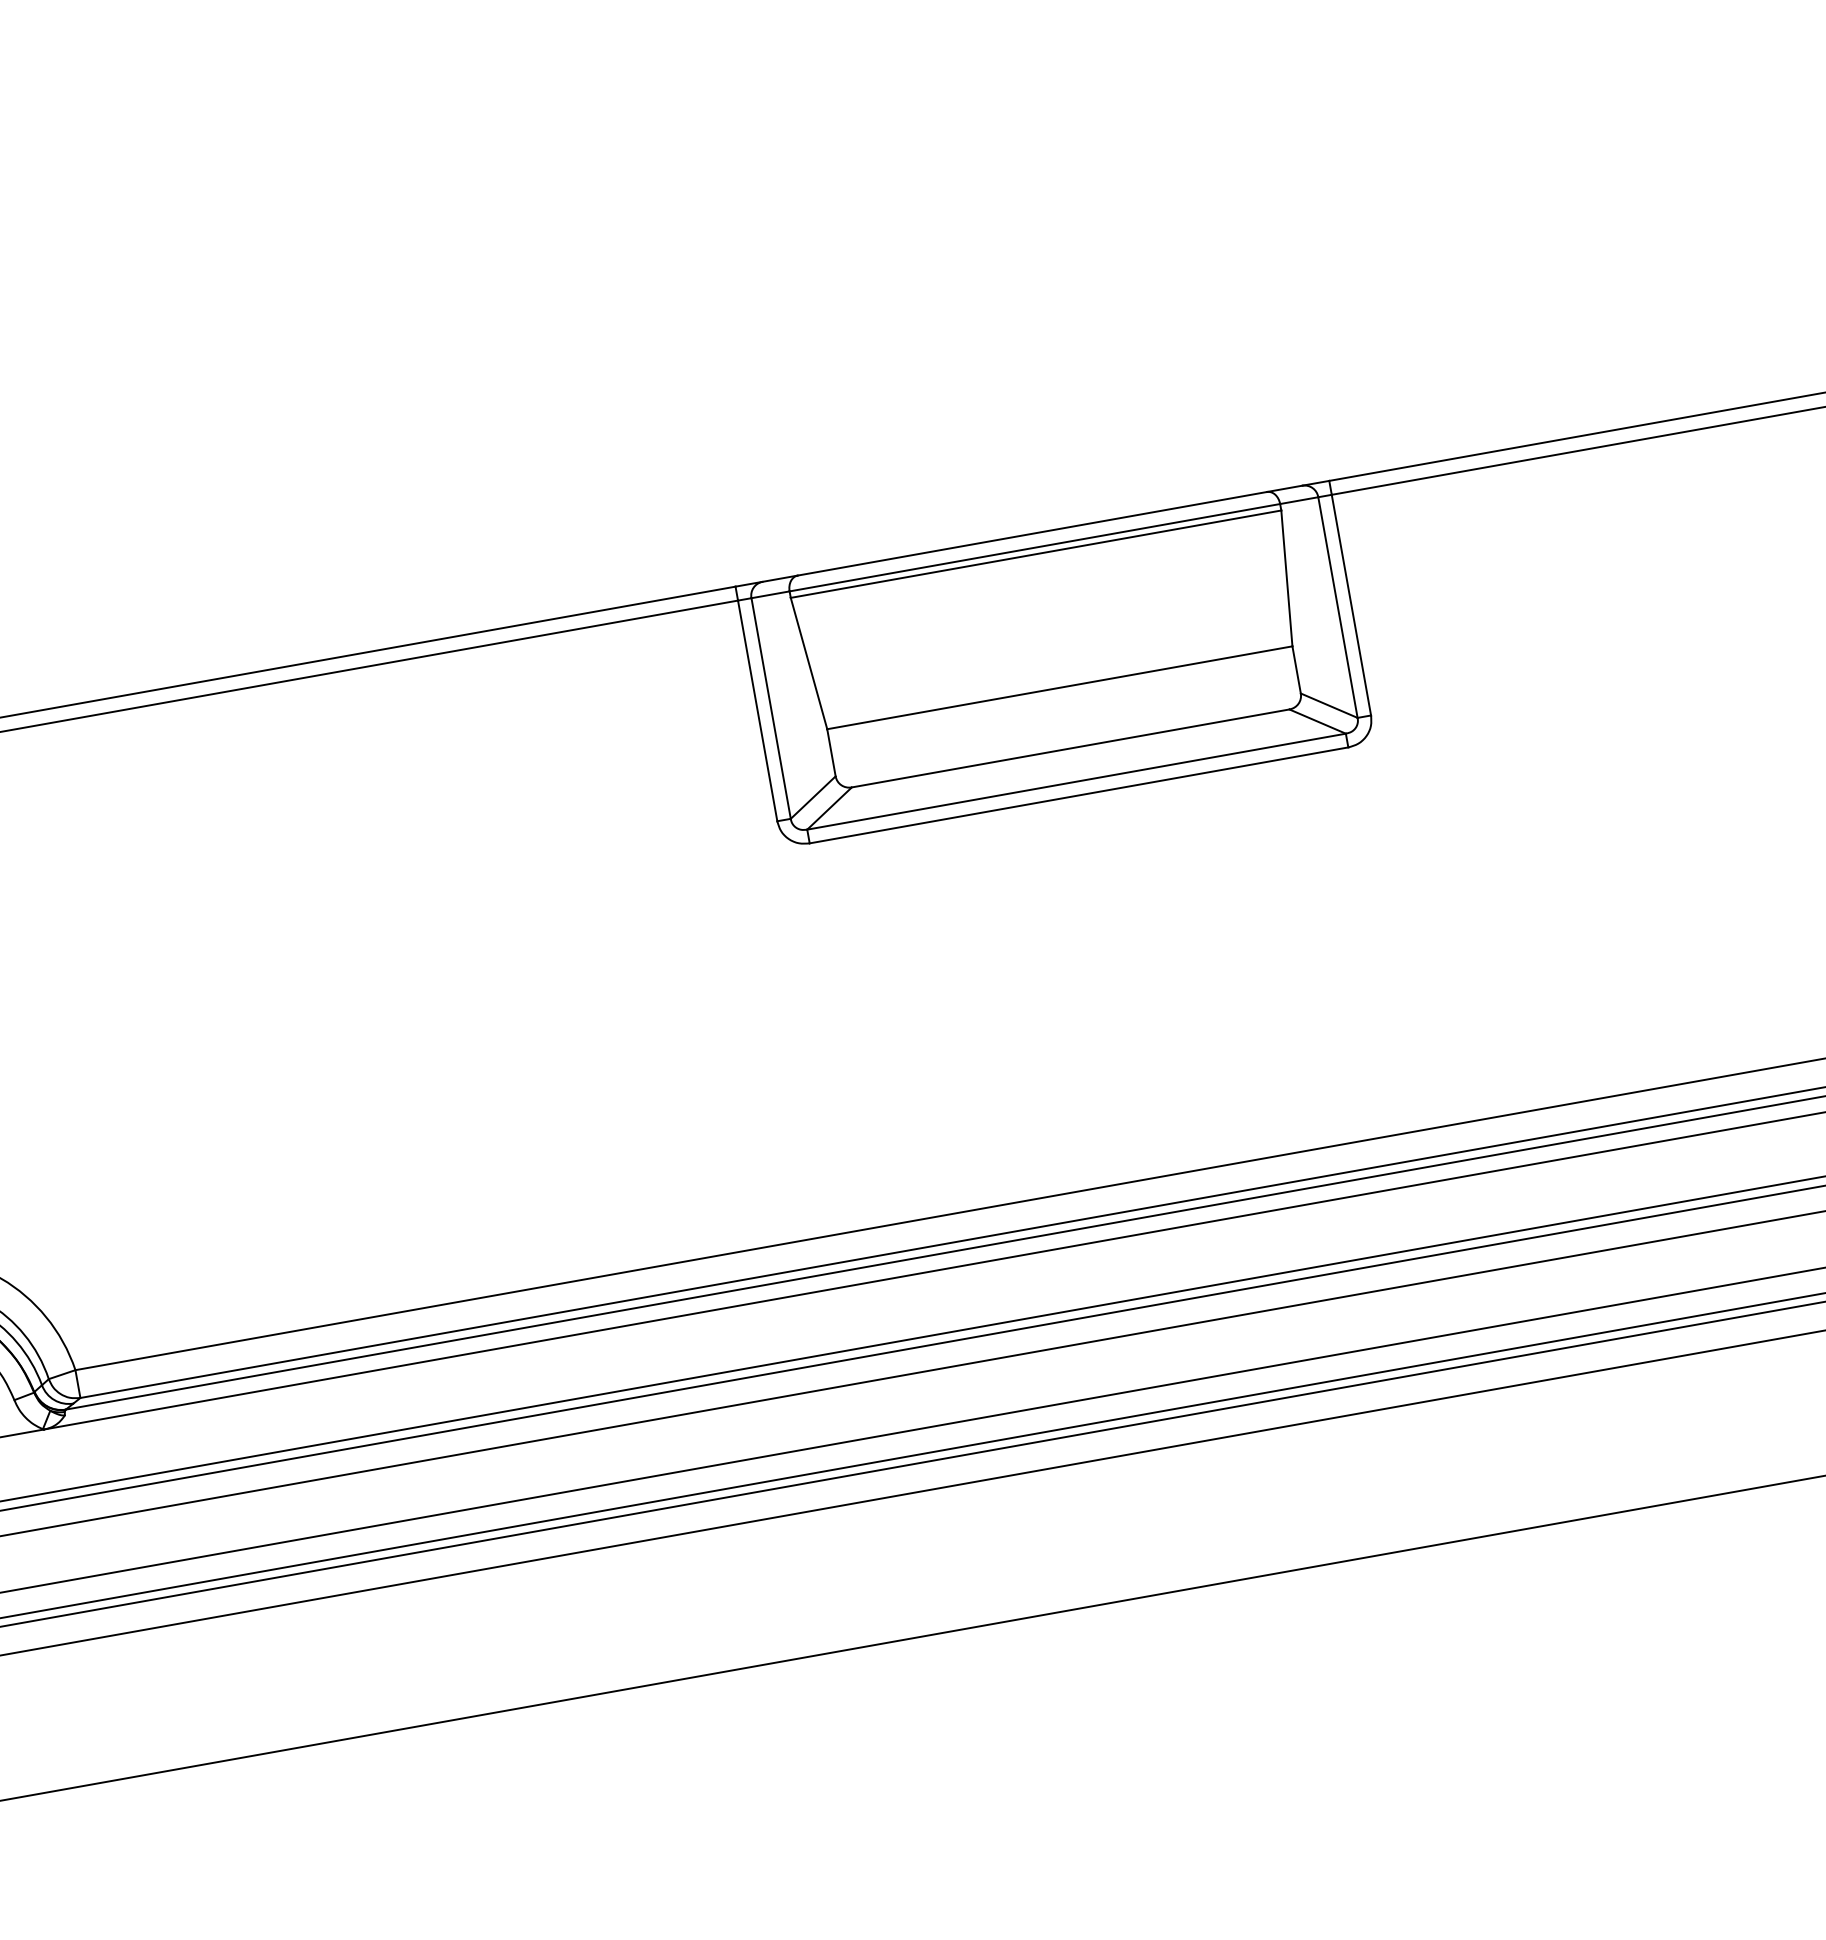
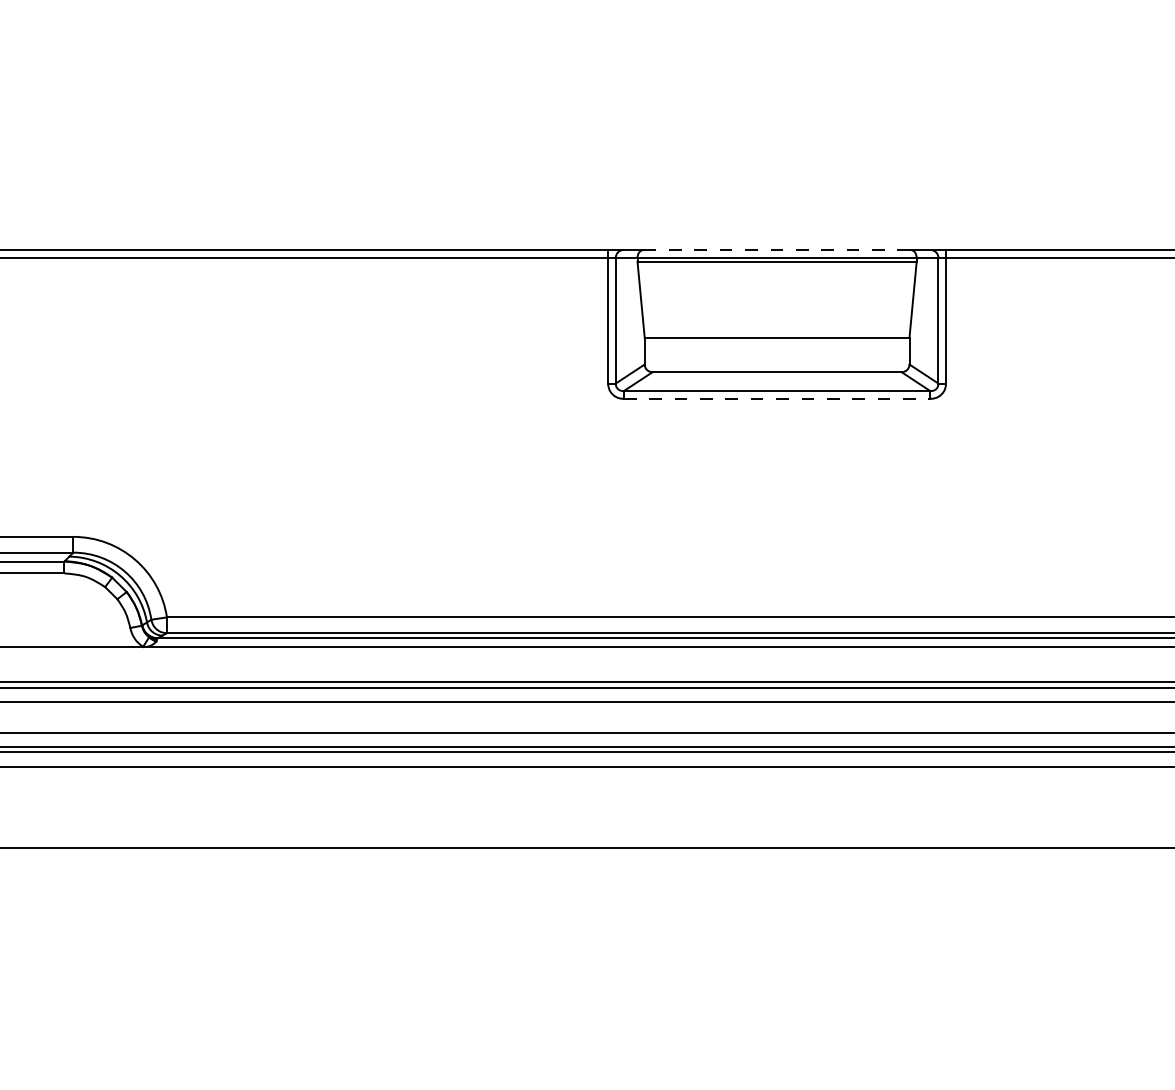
line: (1033, 534) -> (777, 250), solid -> dashed
line: (1079, 794) -> (777, 398), solid -> dashed

